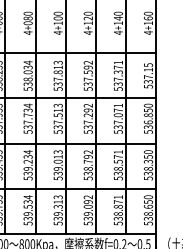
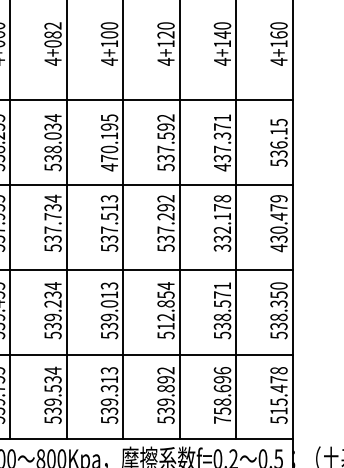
text: (27, 13) -> (51, 25), 4+080 -> 4+082
text: (57, 76) -> (108, 143), 537.813 -> 470.195
text: (147, 76) -> (277, 143), 537.15 -> 536.15
text: (117, 89) -> (220, 168), 537.371 -> 437.371
text: (117, 118) -> (220, 222), 537.071 -> 332.178
text: (148, 118) -> (279, 222), 536.850 -> 430.479
text: (87, 162) -> (164, 305), 538.792 -> 512.854
text: (89, 206) -> (168, 388), 539.092 -> 539.892
text: (148, 207) -> (279, 389), 538.650 -> 515.478
text: (117, 210) -> (220, 395), 538.871 -> 758.696

